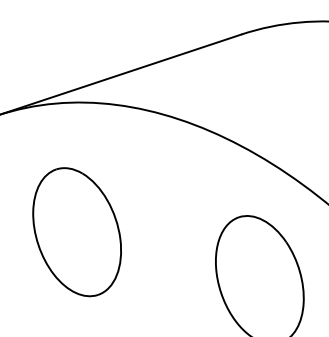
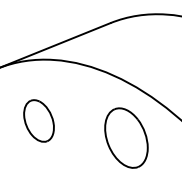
part: (76, 231) -> (38, 120), size x0.7

